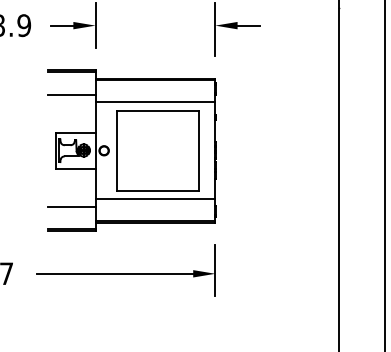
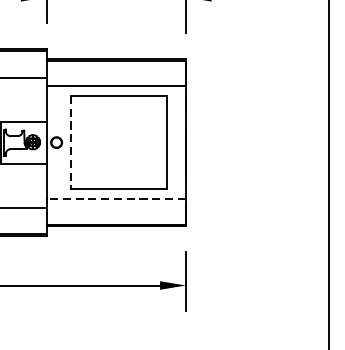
line: (116, 151) -> (70, 143), solid -> dashed
line: (155, 199) -> (116, 199), solid -> dashed

